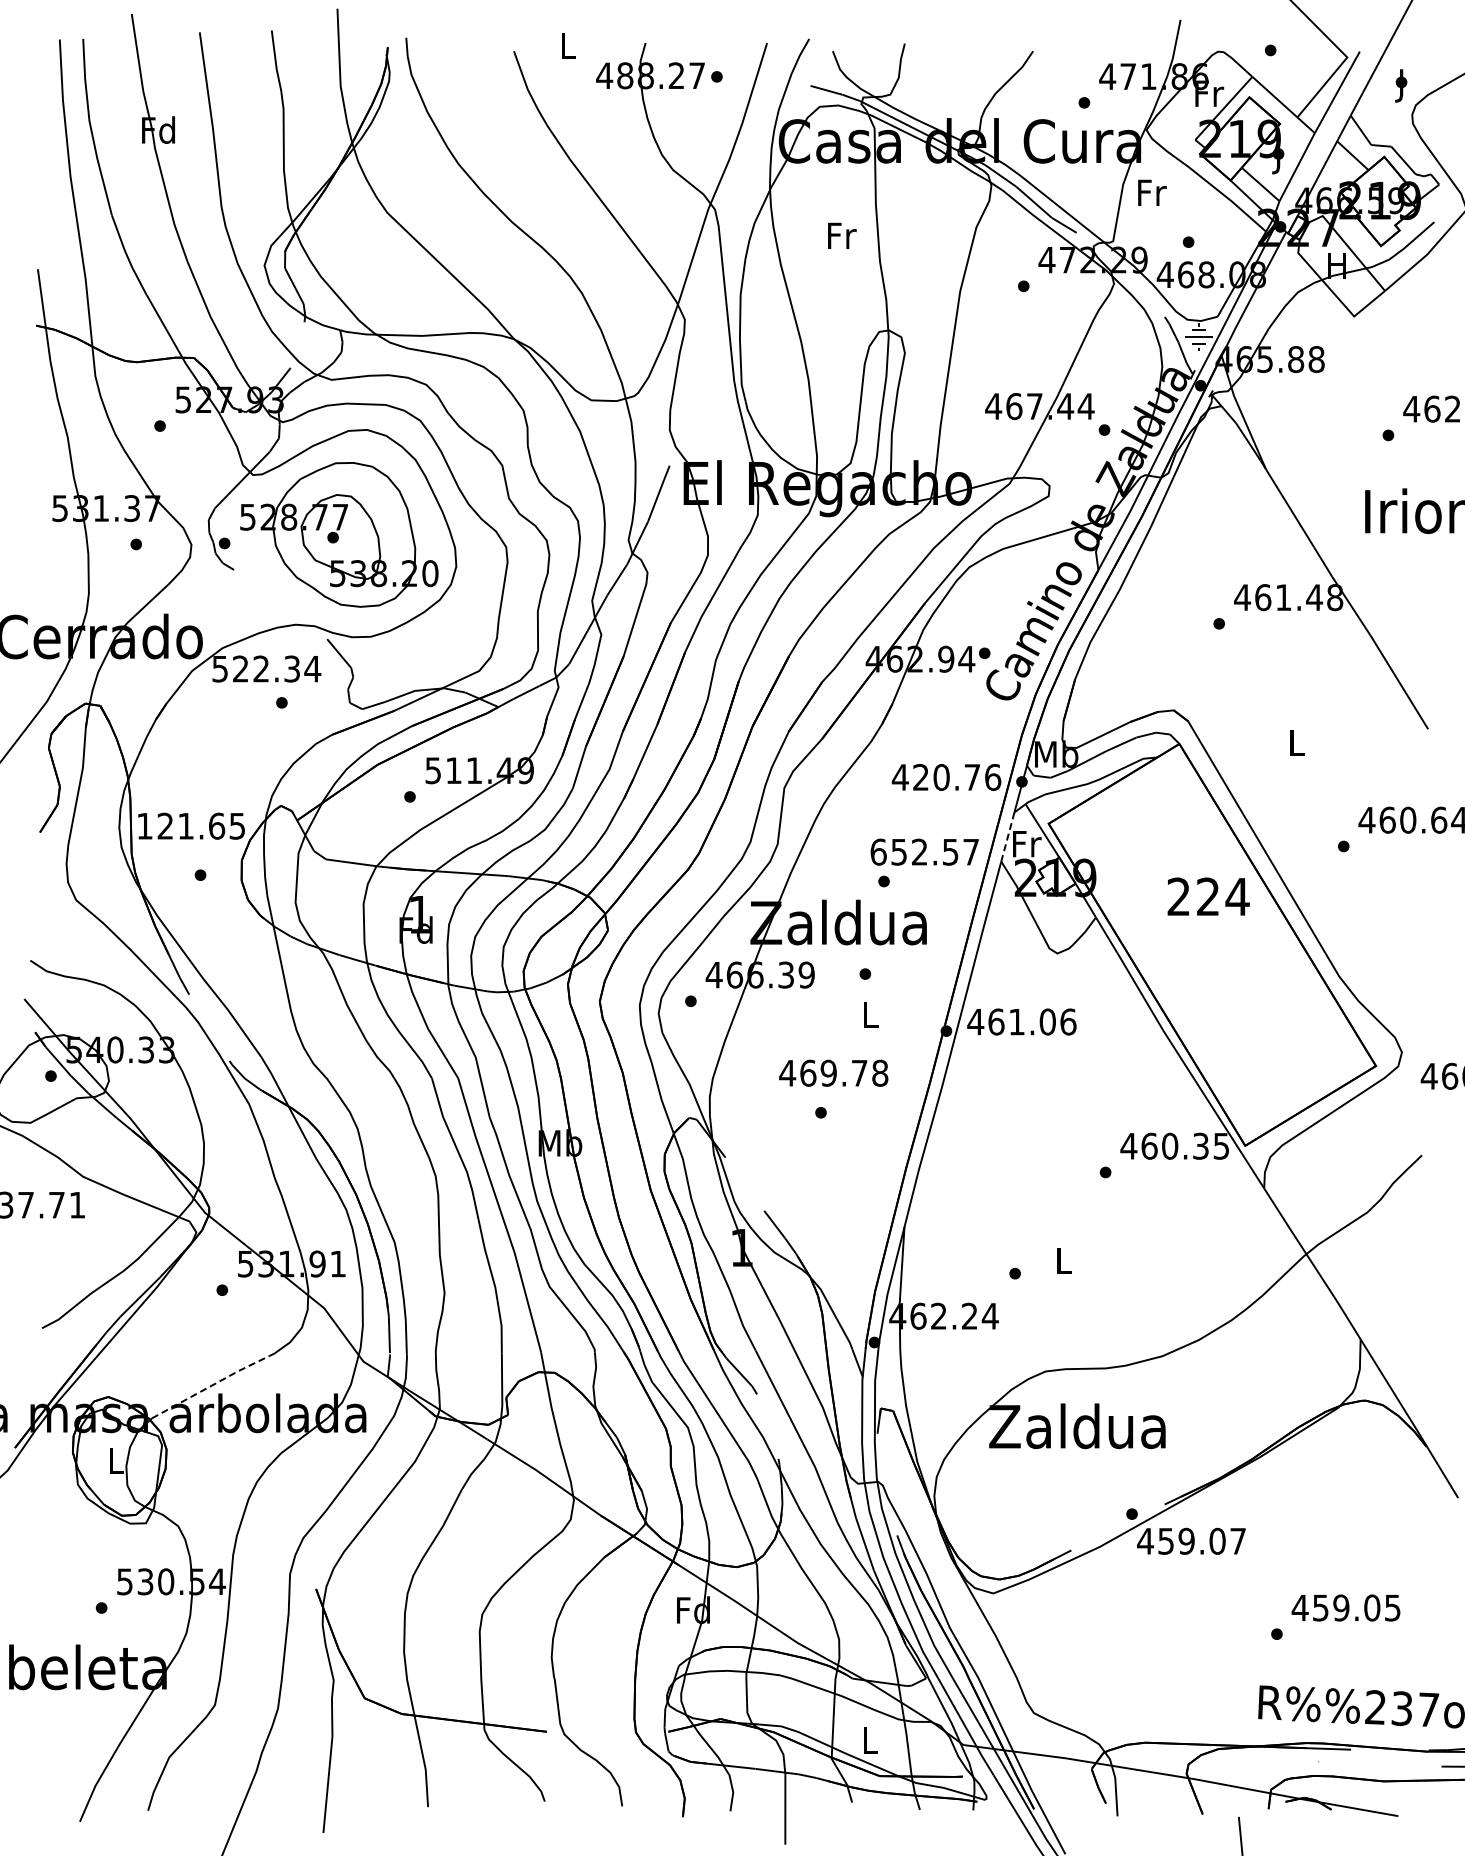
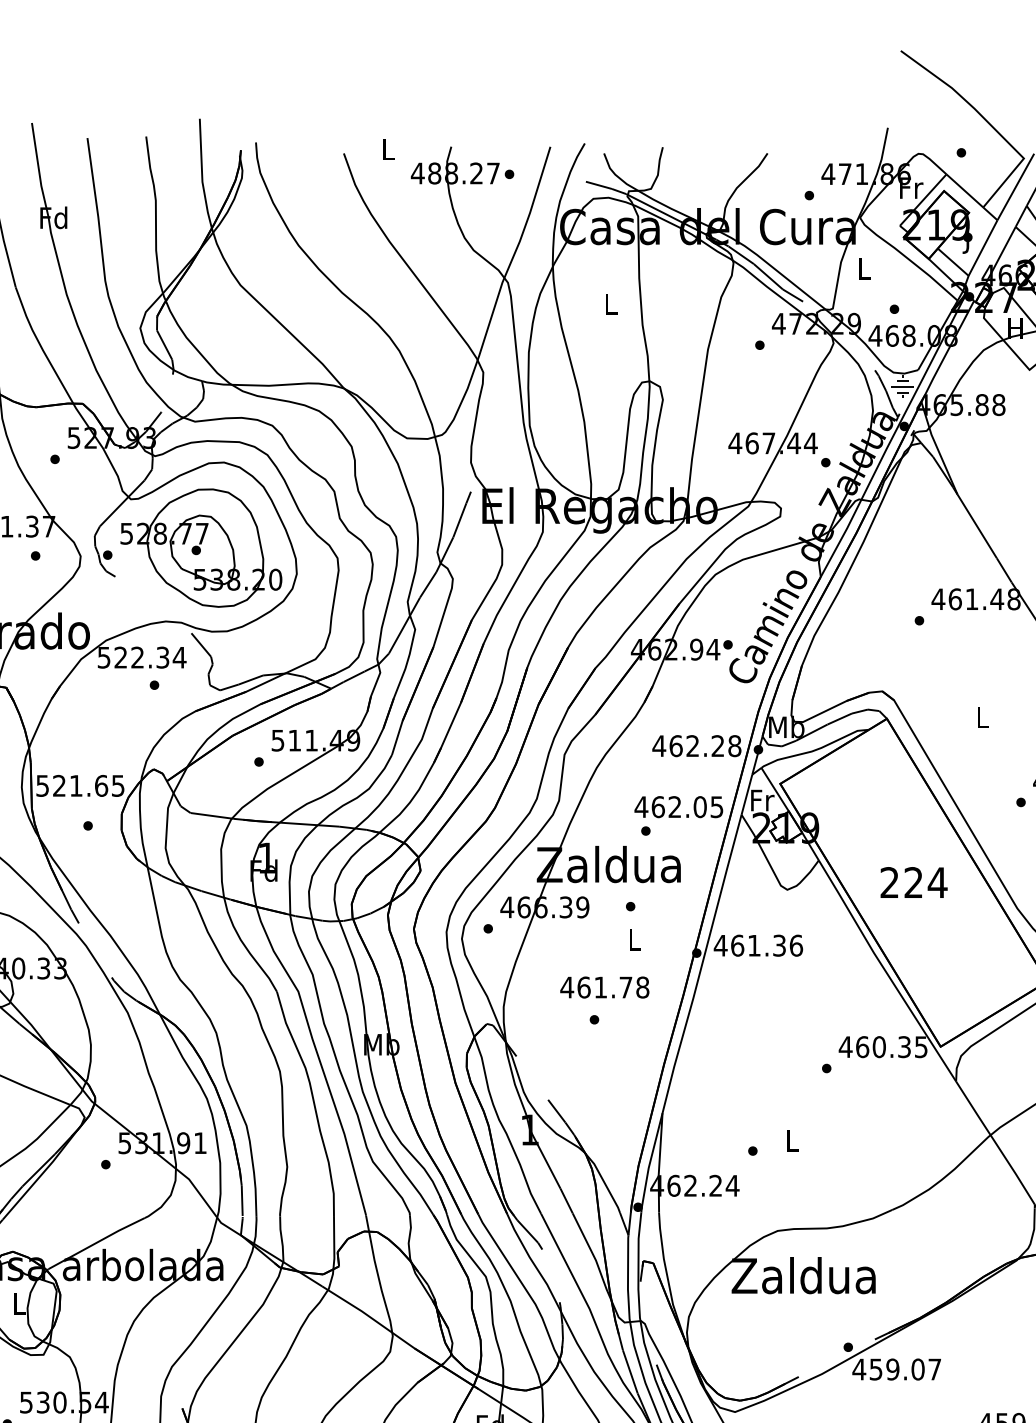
text: (1152, 192) -> (864, 268), Fr -> L
text: (842, 235) -> (611, 303), Fr -> L
text: (957, 777) -> (705, 746), 420.76 -> 462.28
text: (144, 826) -> (42, 786), 121.65 -> 521.65
line: (1007, 837) -> (746, 795), dashed -> solid
text: (924, 851) -> (678, 806), 652.57 -> 462.05
text: (1208, 896) -> (913, 882), moved
text: (1047, 1021) -> (779, 945), 461.06 -> 461.36
text: (828, 1072) -> (600, 986), 469.78 -> 461.78
line: (211, 1386) -> (97, 1243), dashed -> solid

